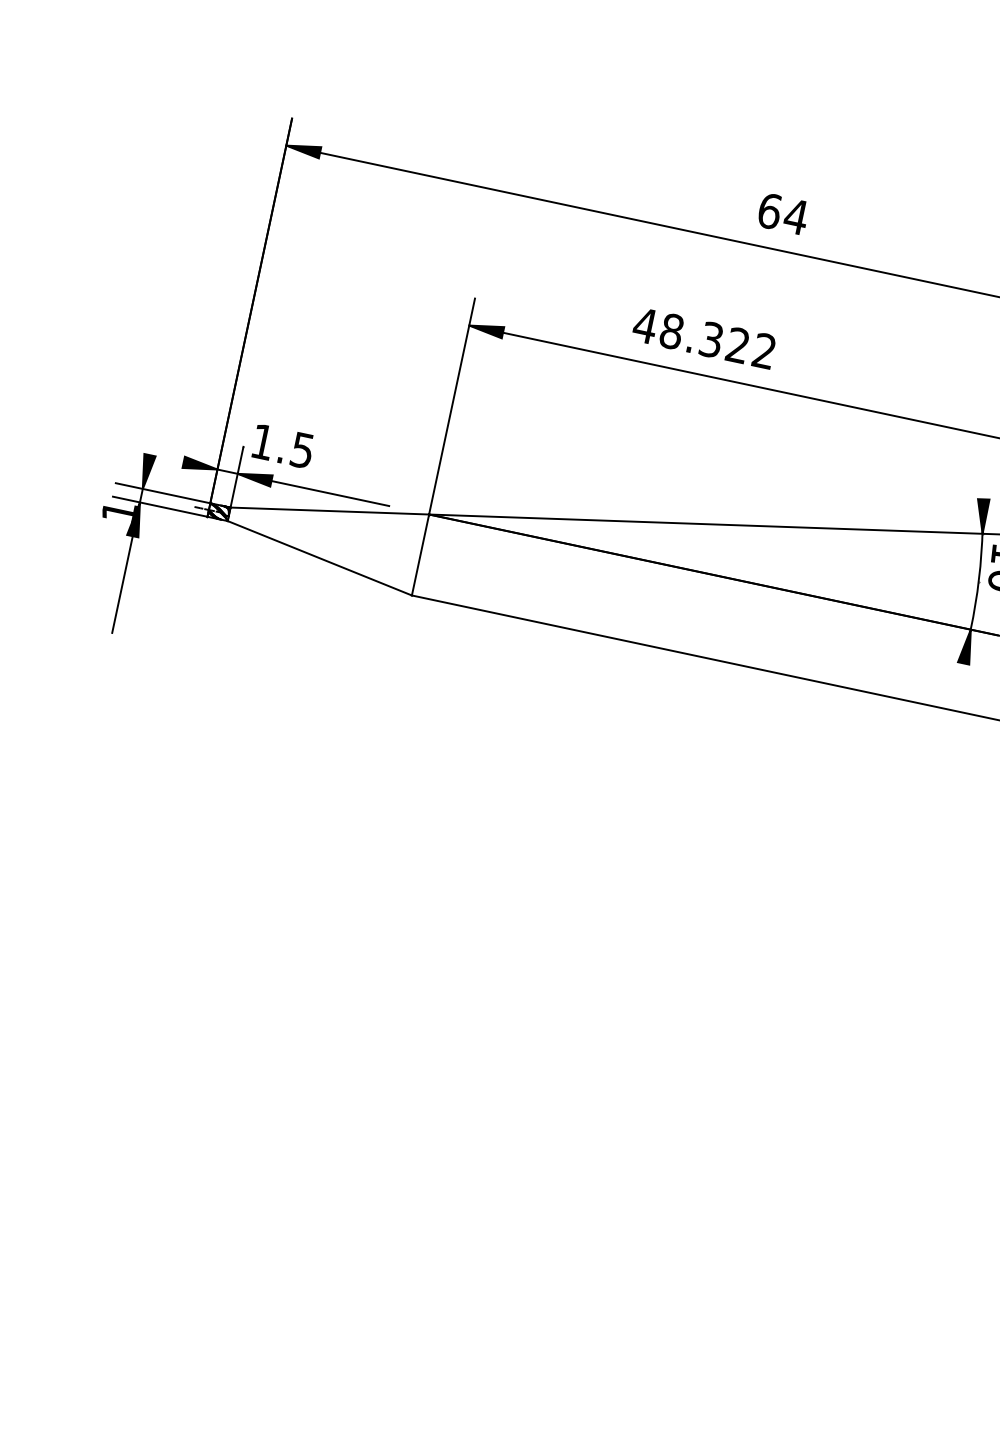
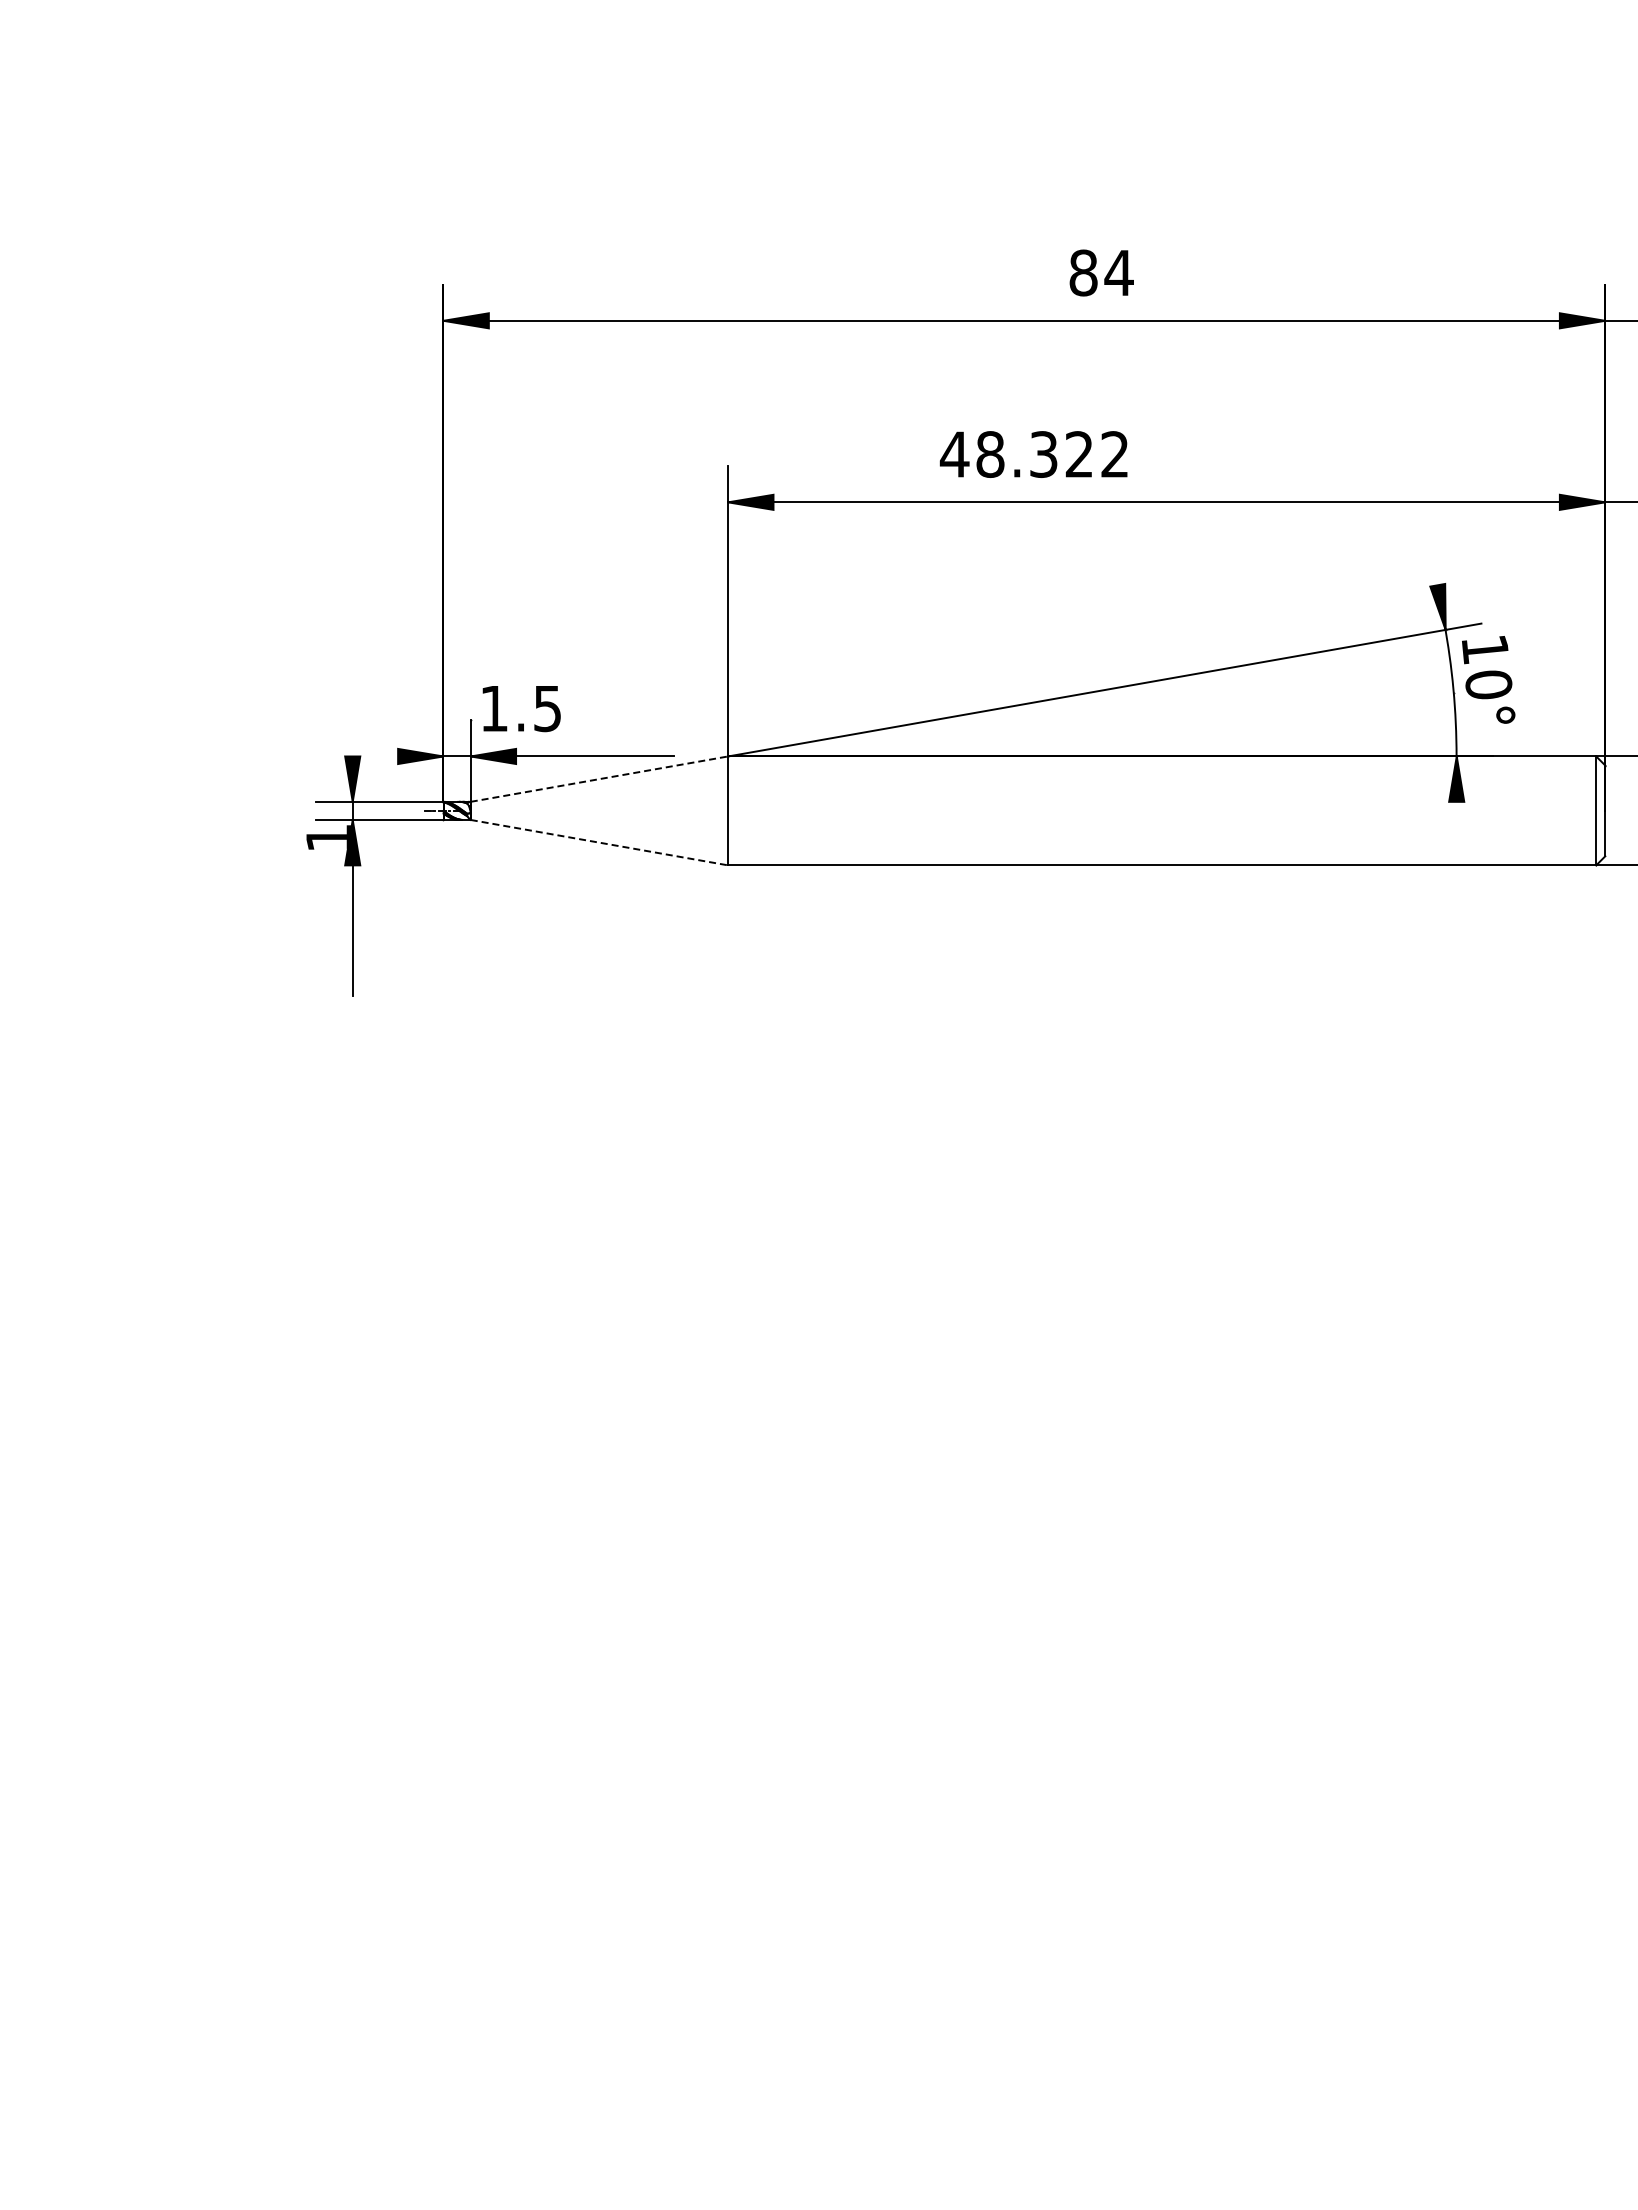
text: (769, 210) -> (1083, 272), 64 -> 84
line: (329, 511) -> (599, 779), solid -> dashed
line: (319, 558) -> (599, 842), solid -> dashed

